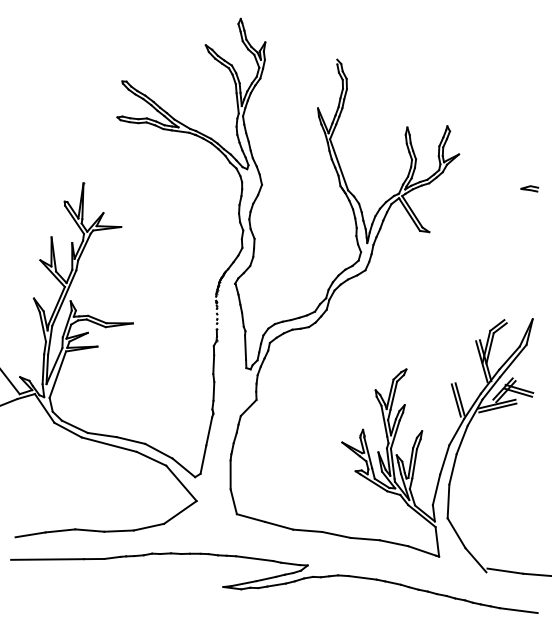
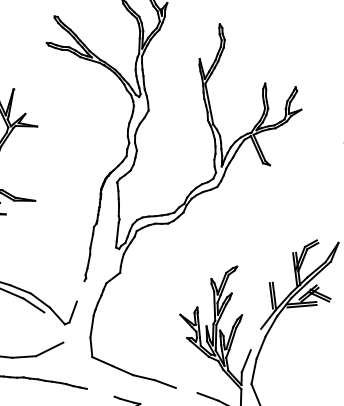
line: (209, 431) -> (80, 291), removed
line: (444, 459) -> (255, 339), removed
line: (181, 483) -> (53, 327), removed
line: (364, 538) -> (186, 389), removed
line: (254, 558) -> (100, 392), removed

